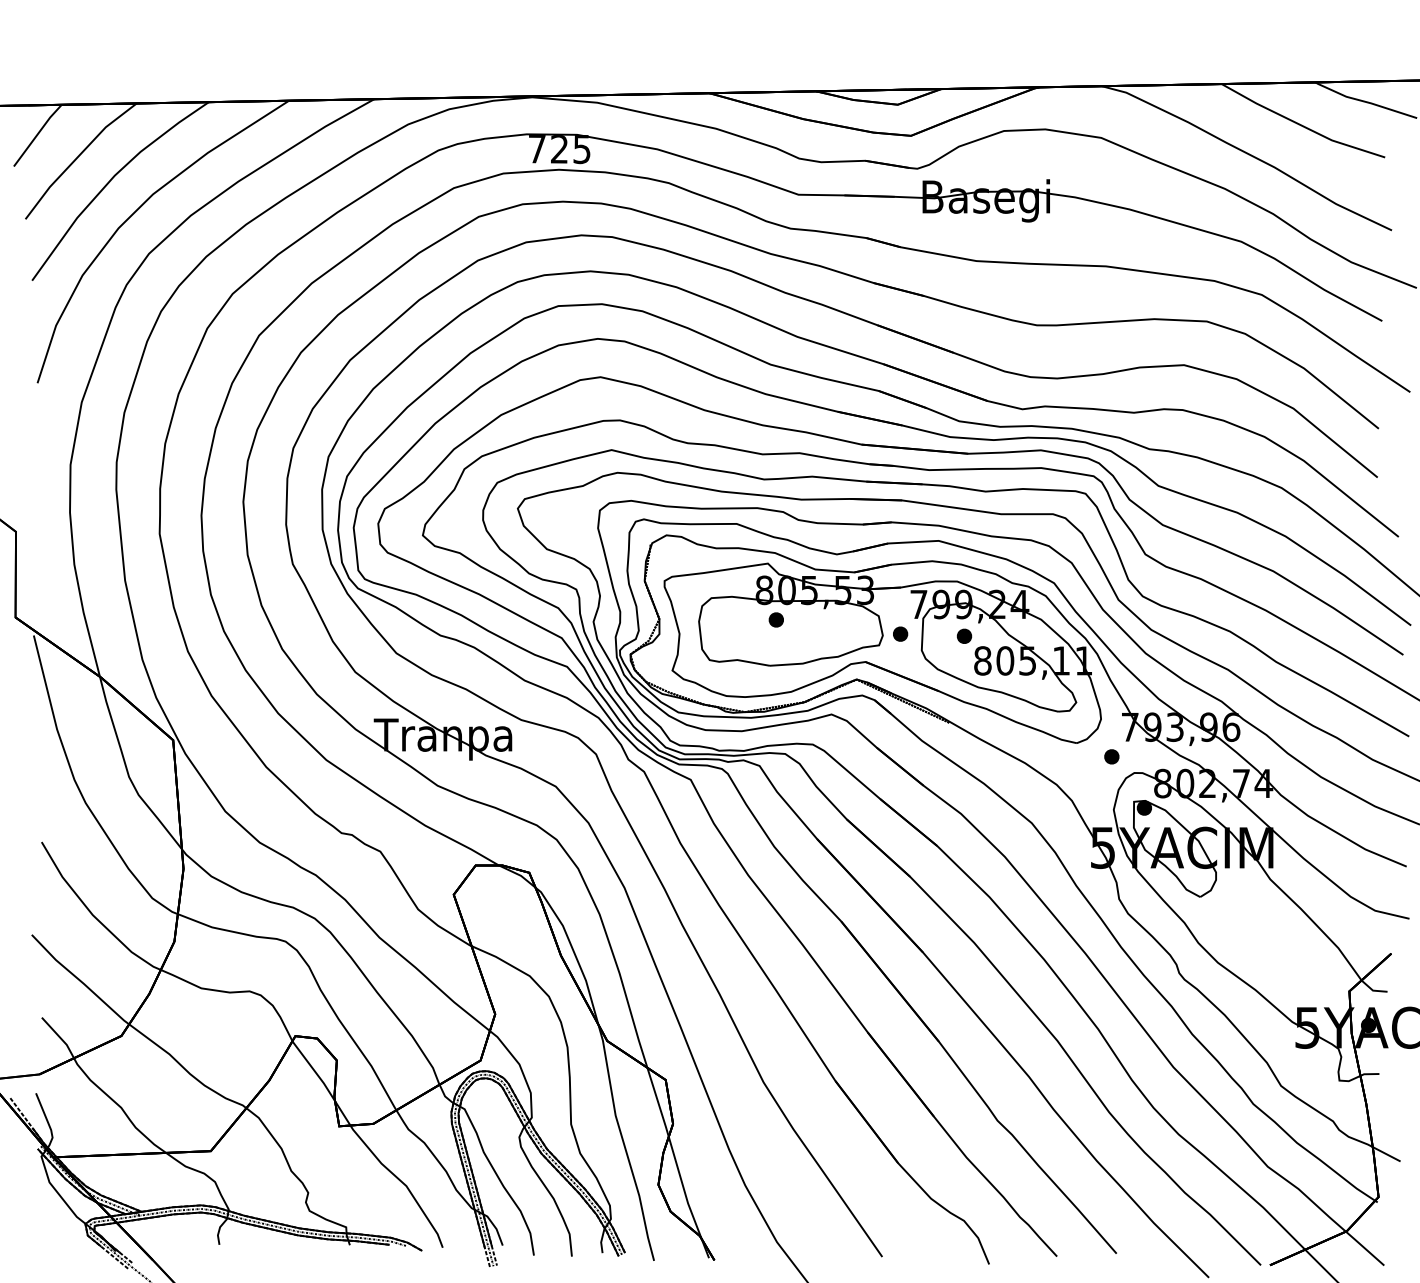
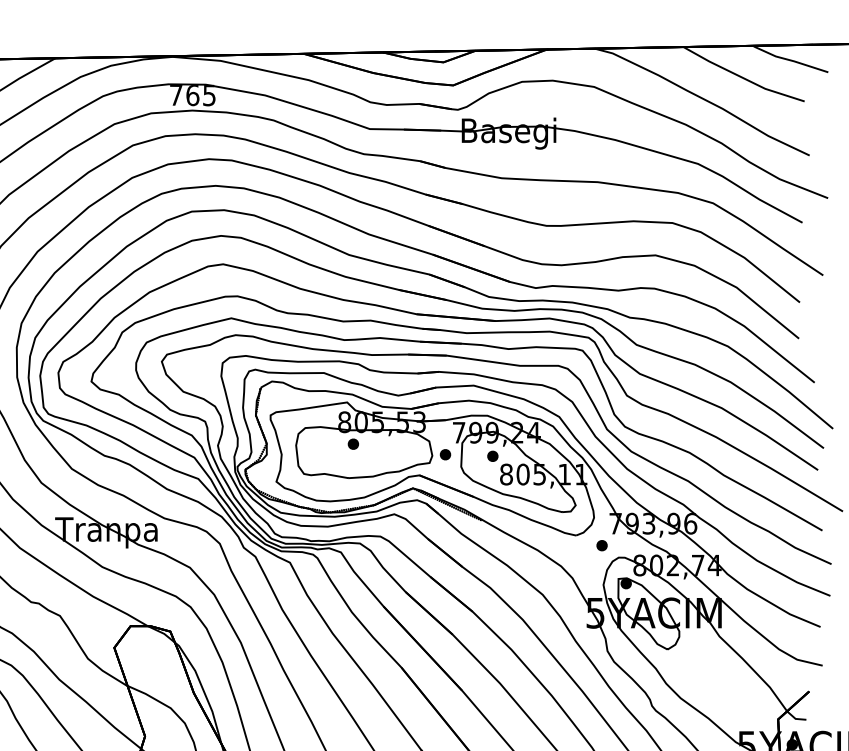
text: (559, 149) -> (192, 95), 725 -> 765

